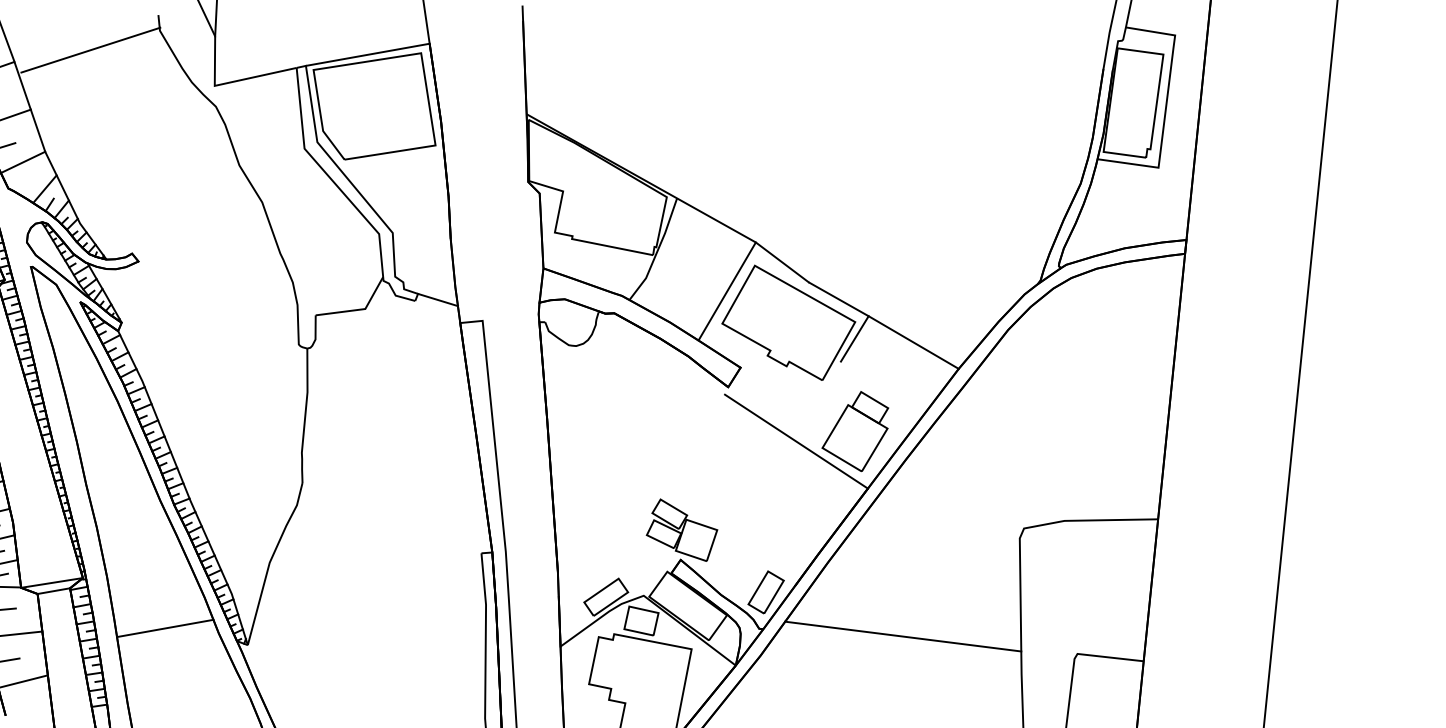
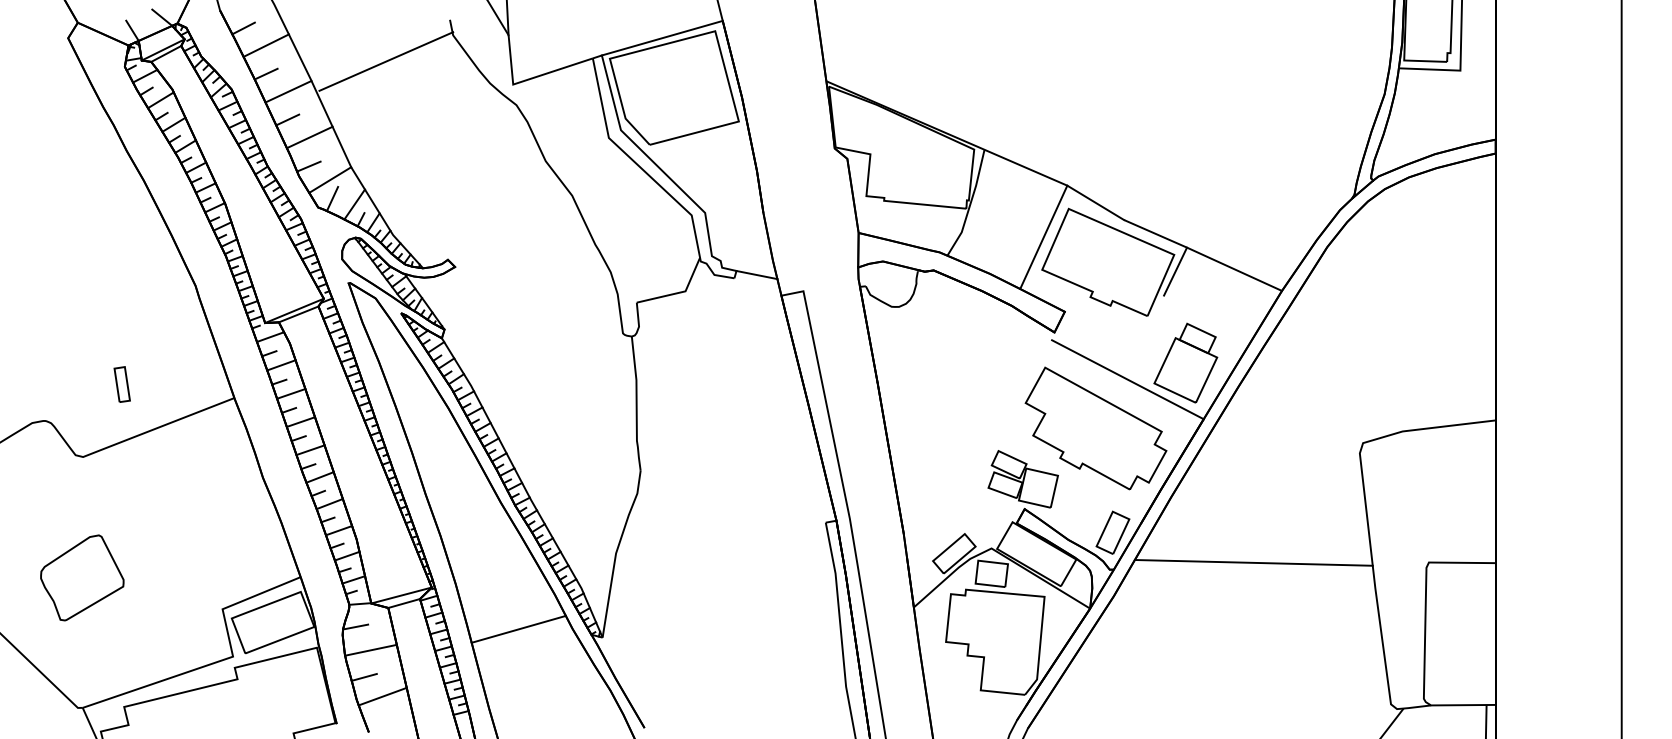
line: (23, 181) -> (332, 199), added
part: (759, 486) -> (1095, 428), added

